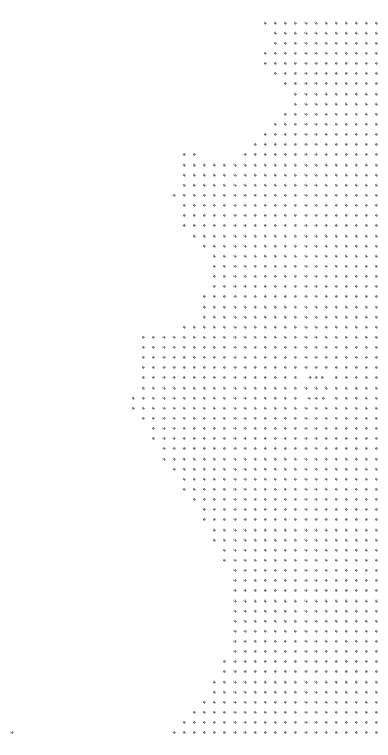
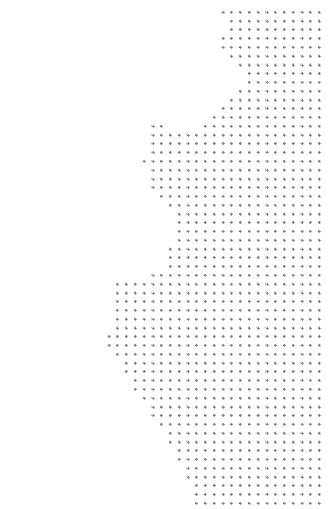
part: (315, 377) -> (266, 318), size x1.67
part: (315, 398) -> (266, 337), size x1.43

